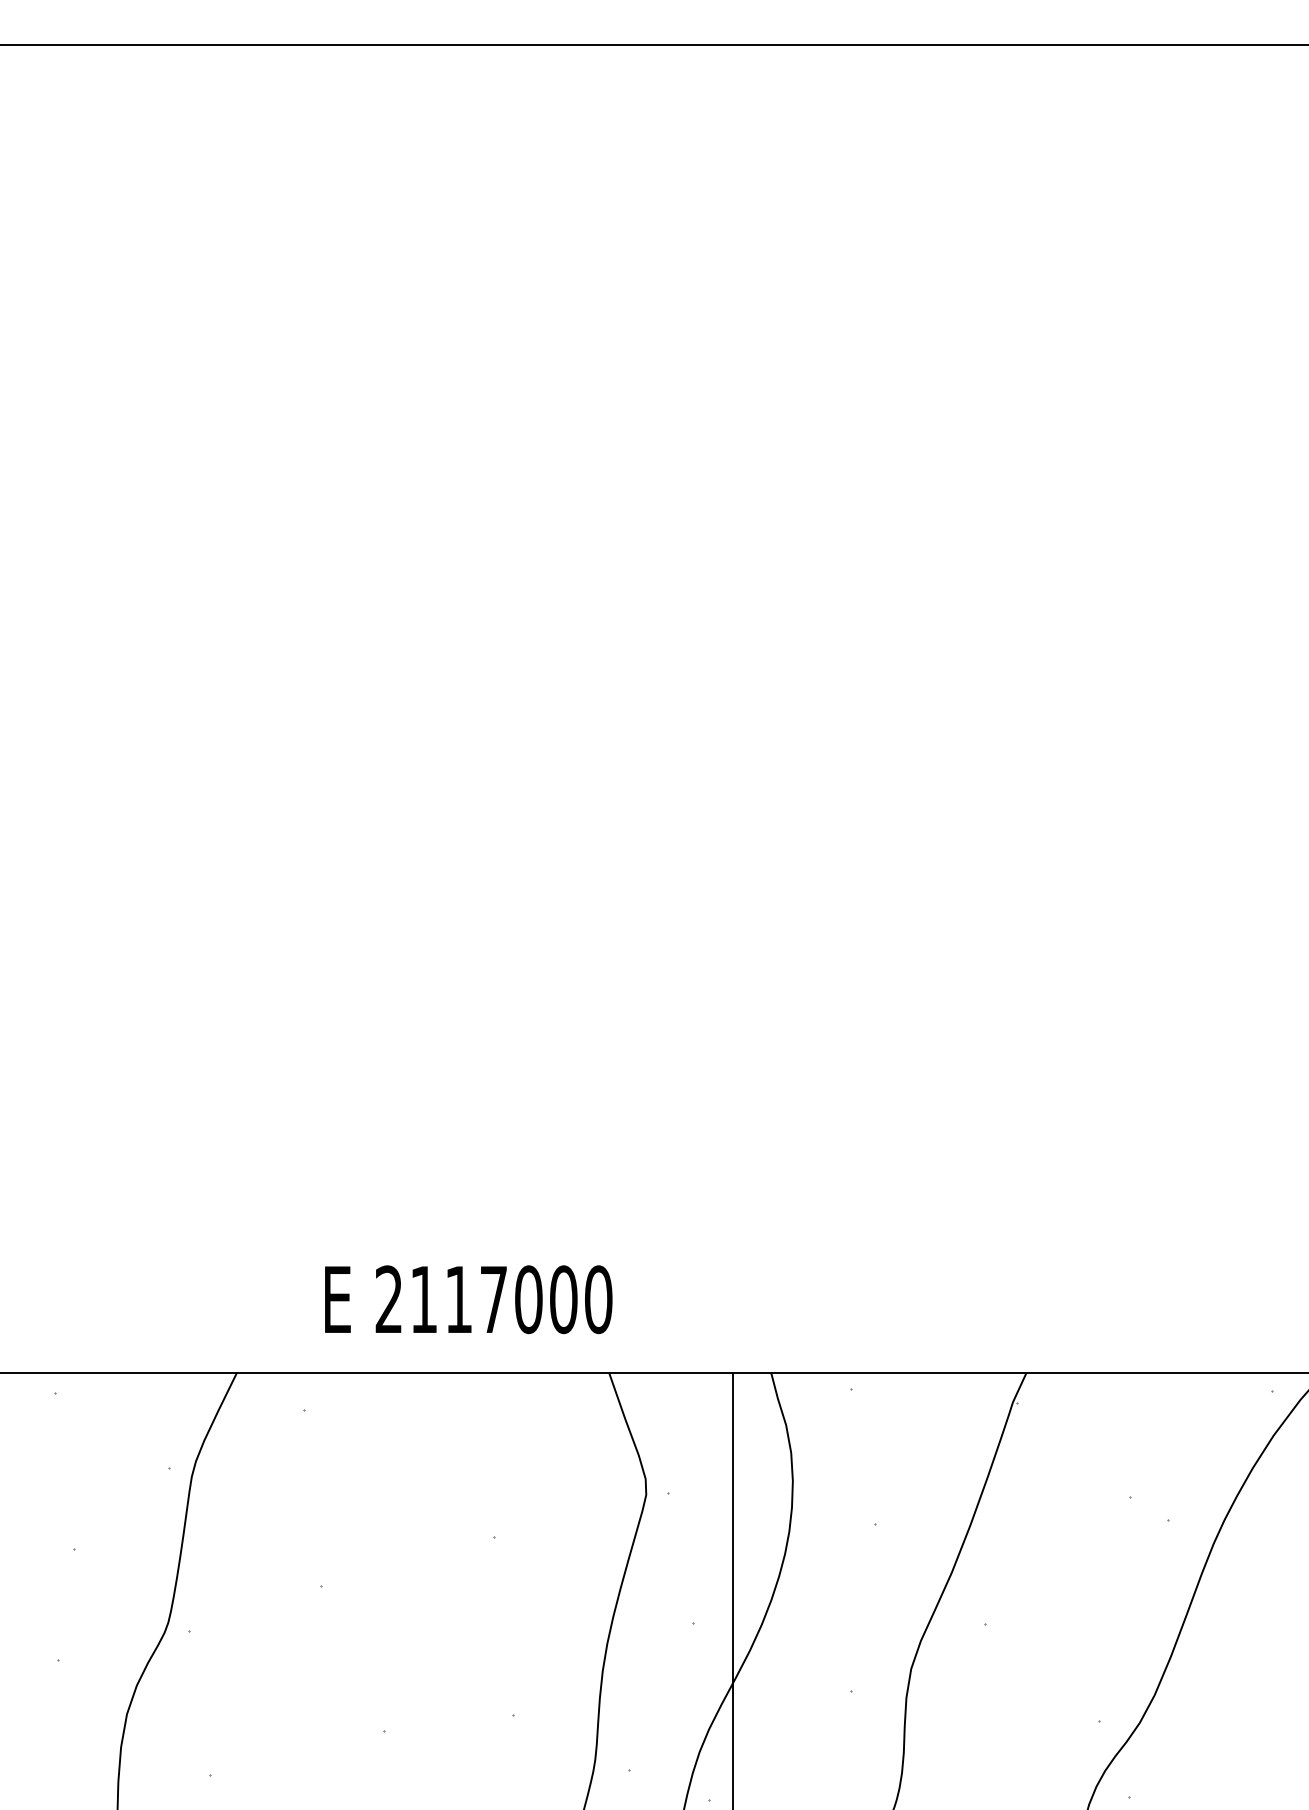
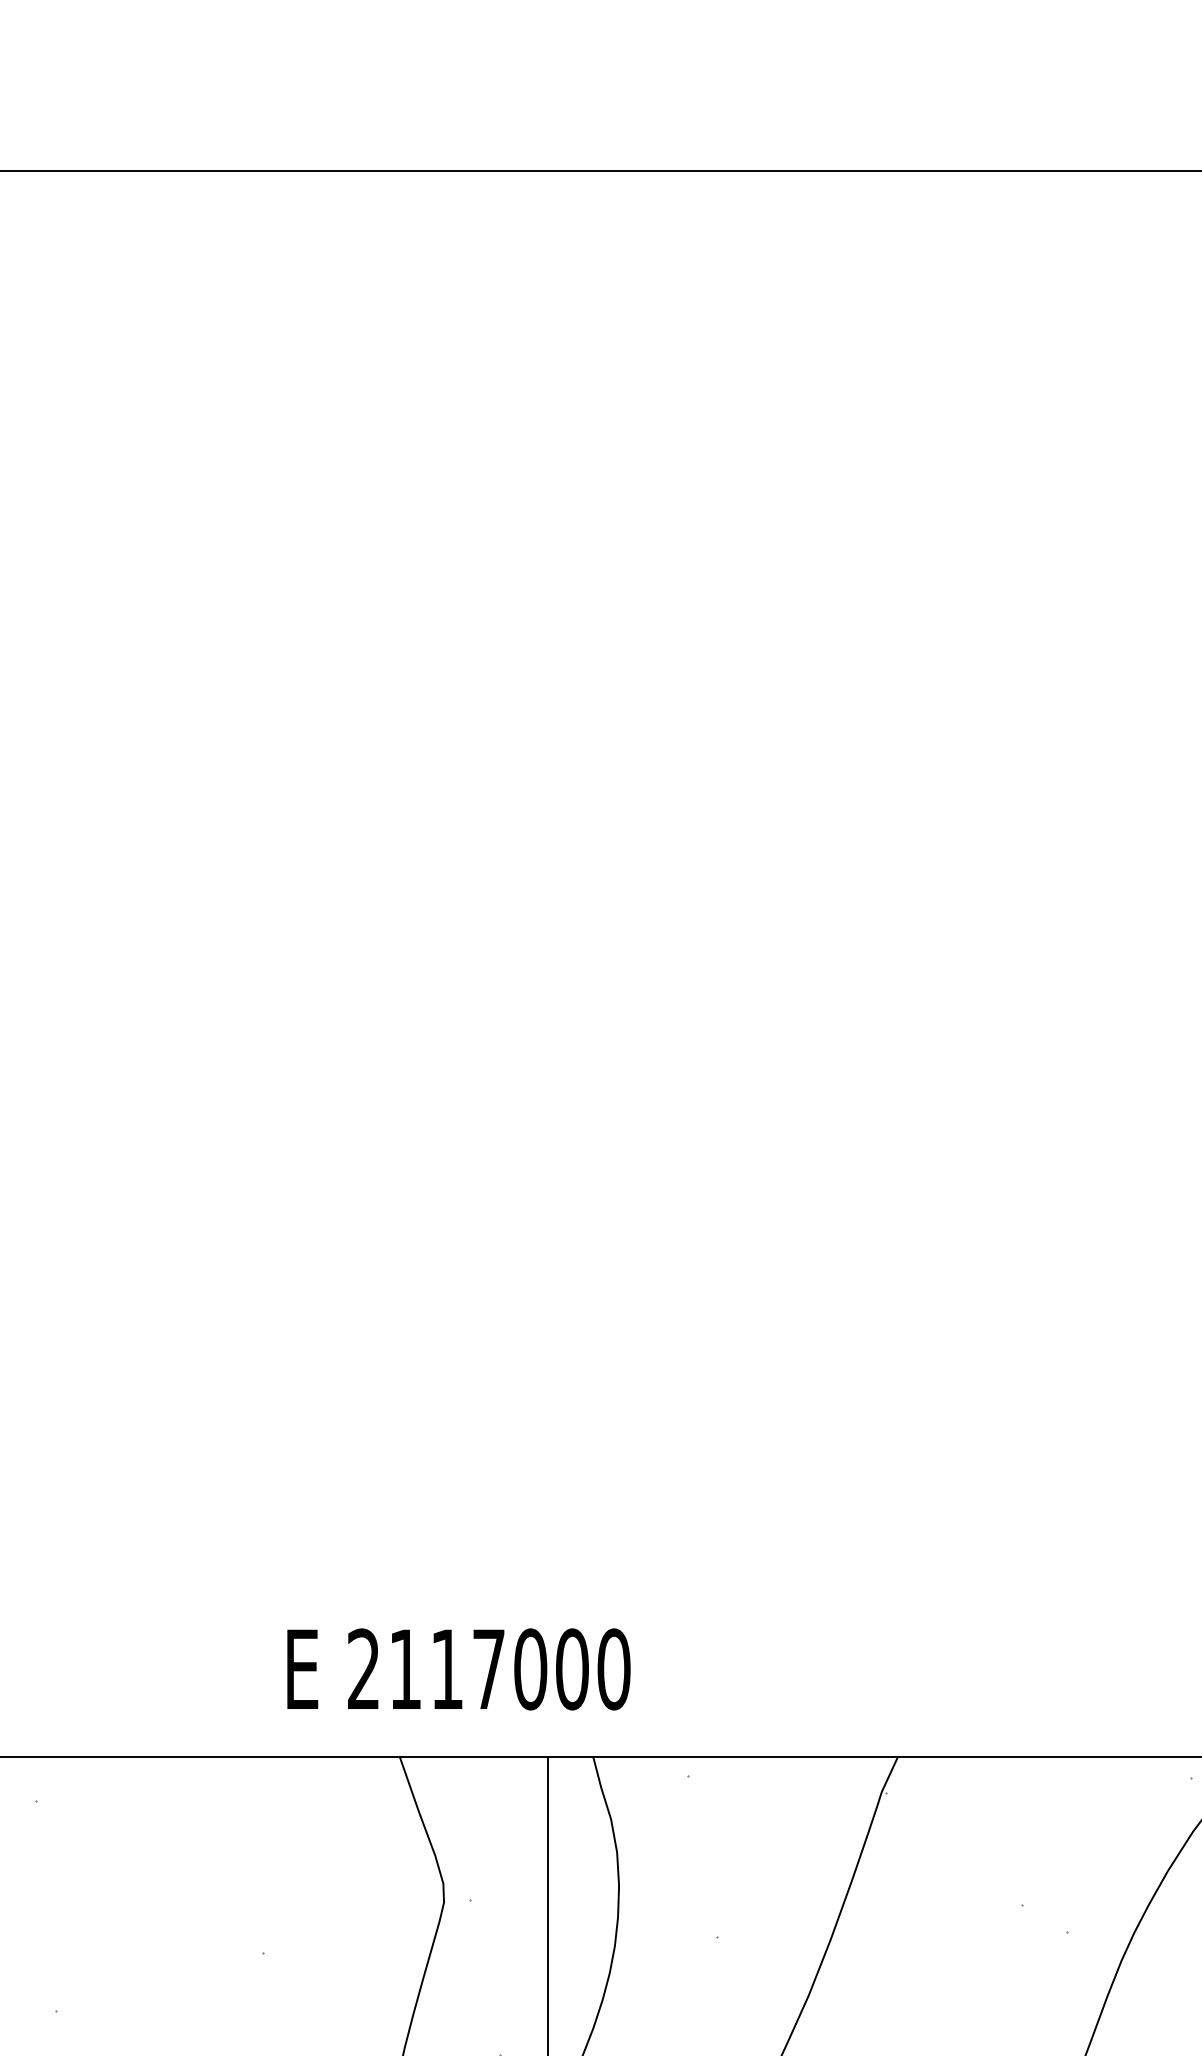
text: (468, 1299) -> (458, 1669), moved

